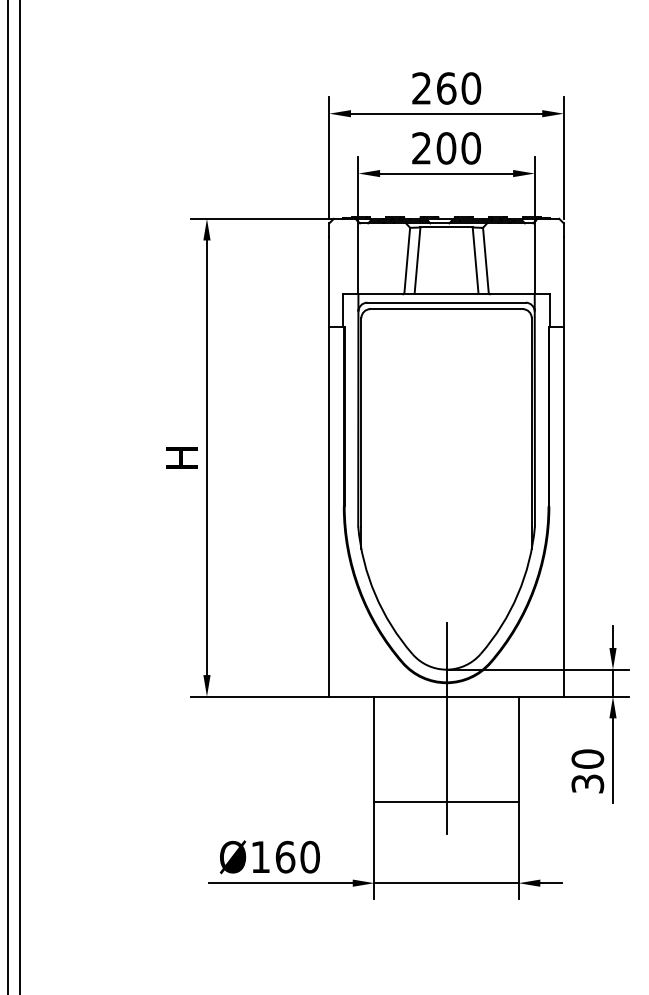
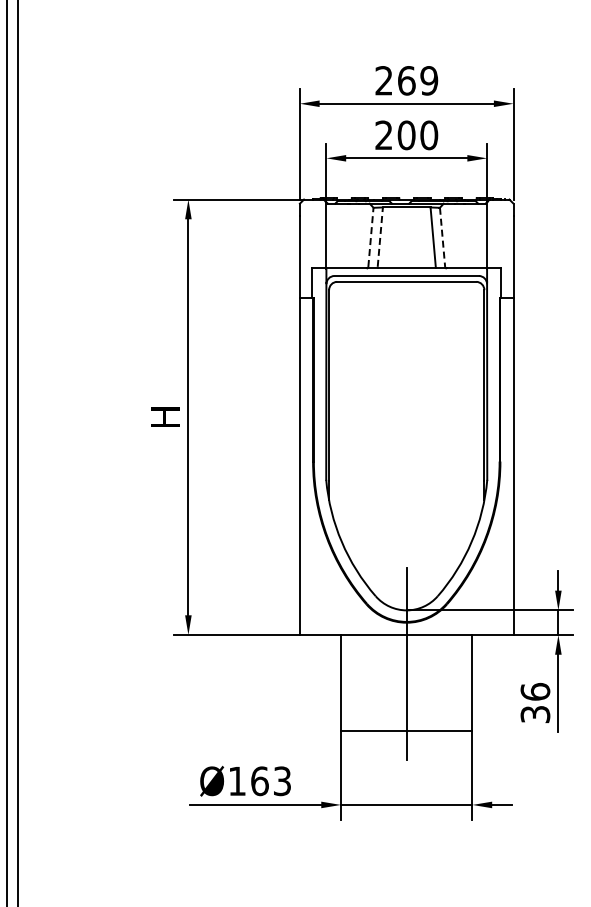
text: (471, 88) -> (429, 80), 260 -> 269
line: (406, 260) -> (370, 237), solid -> dashed
line: (417, 260) -> (380, 237), solid -> dashed
line: (485, 260) -> (442, 237), solid -> dashed
text: (587, 758) -> (535, 691), 30 -> 36
text: (310, 857) -> (282, 781), Ø160 -> Ø163

